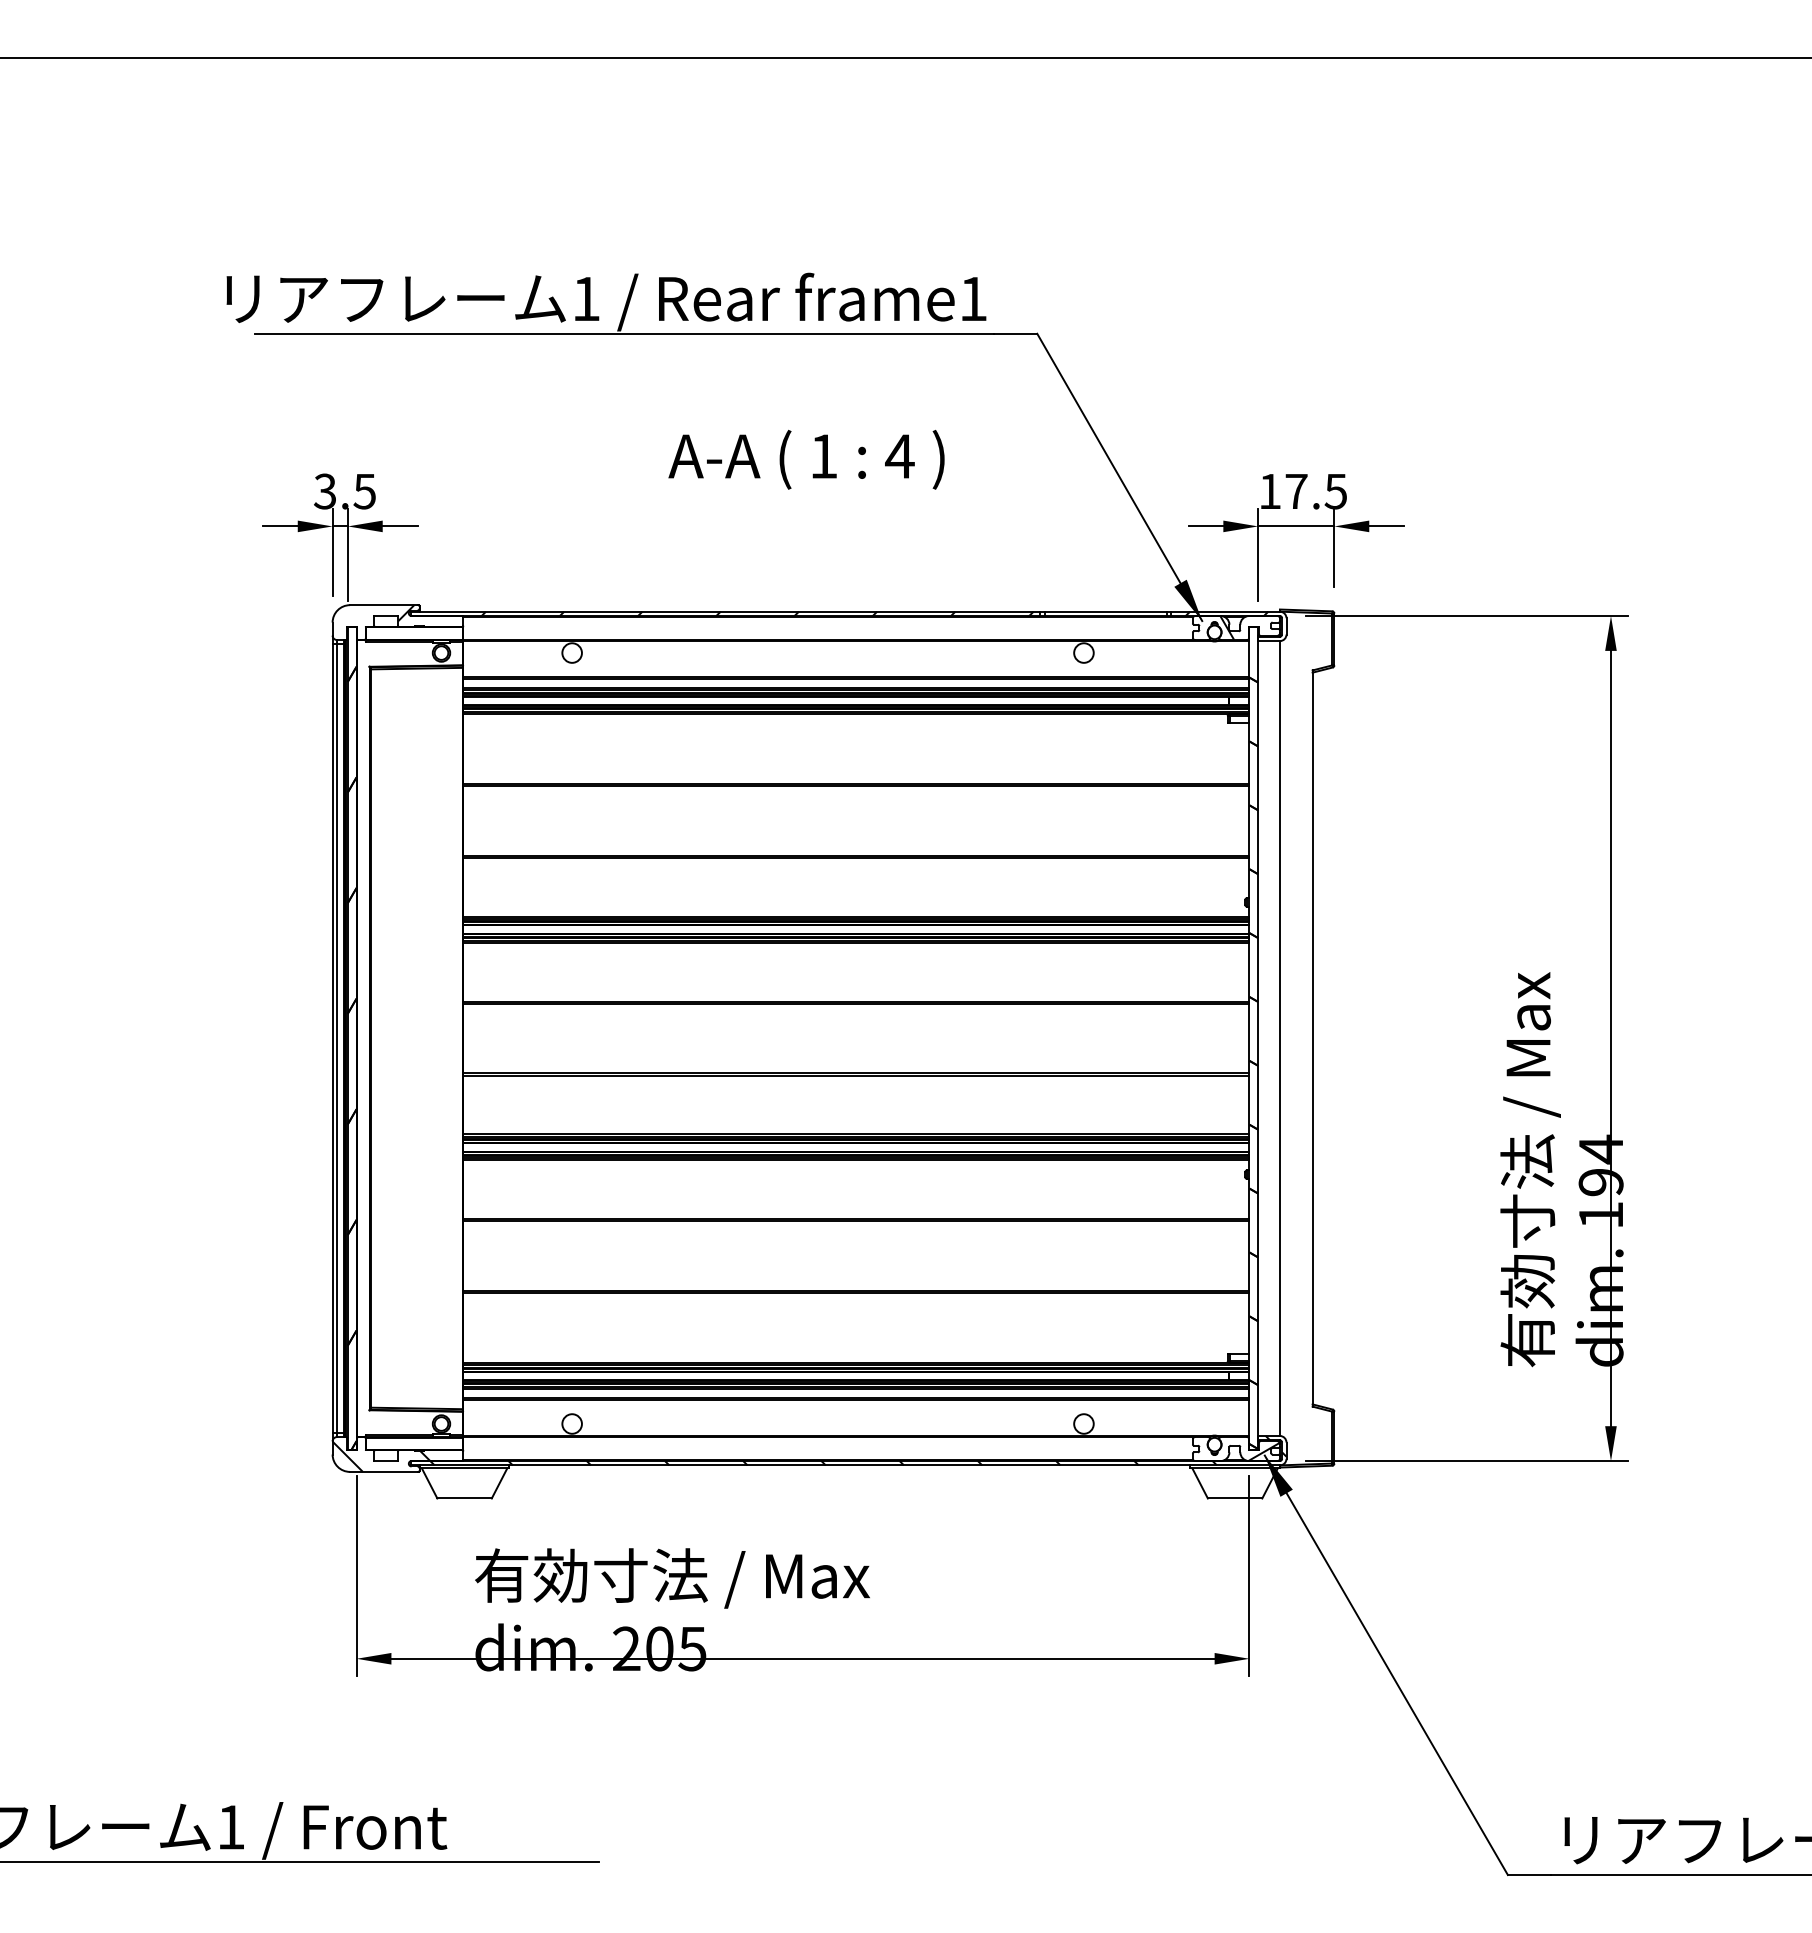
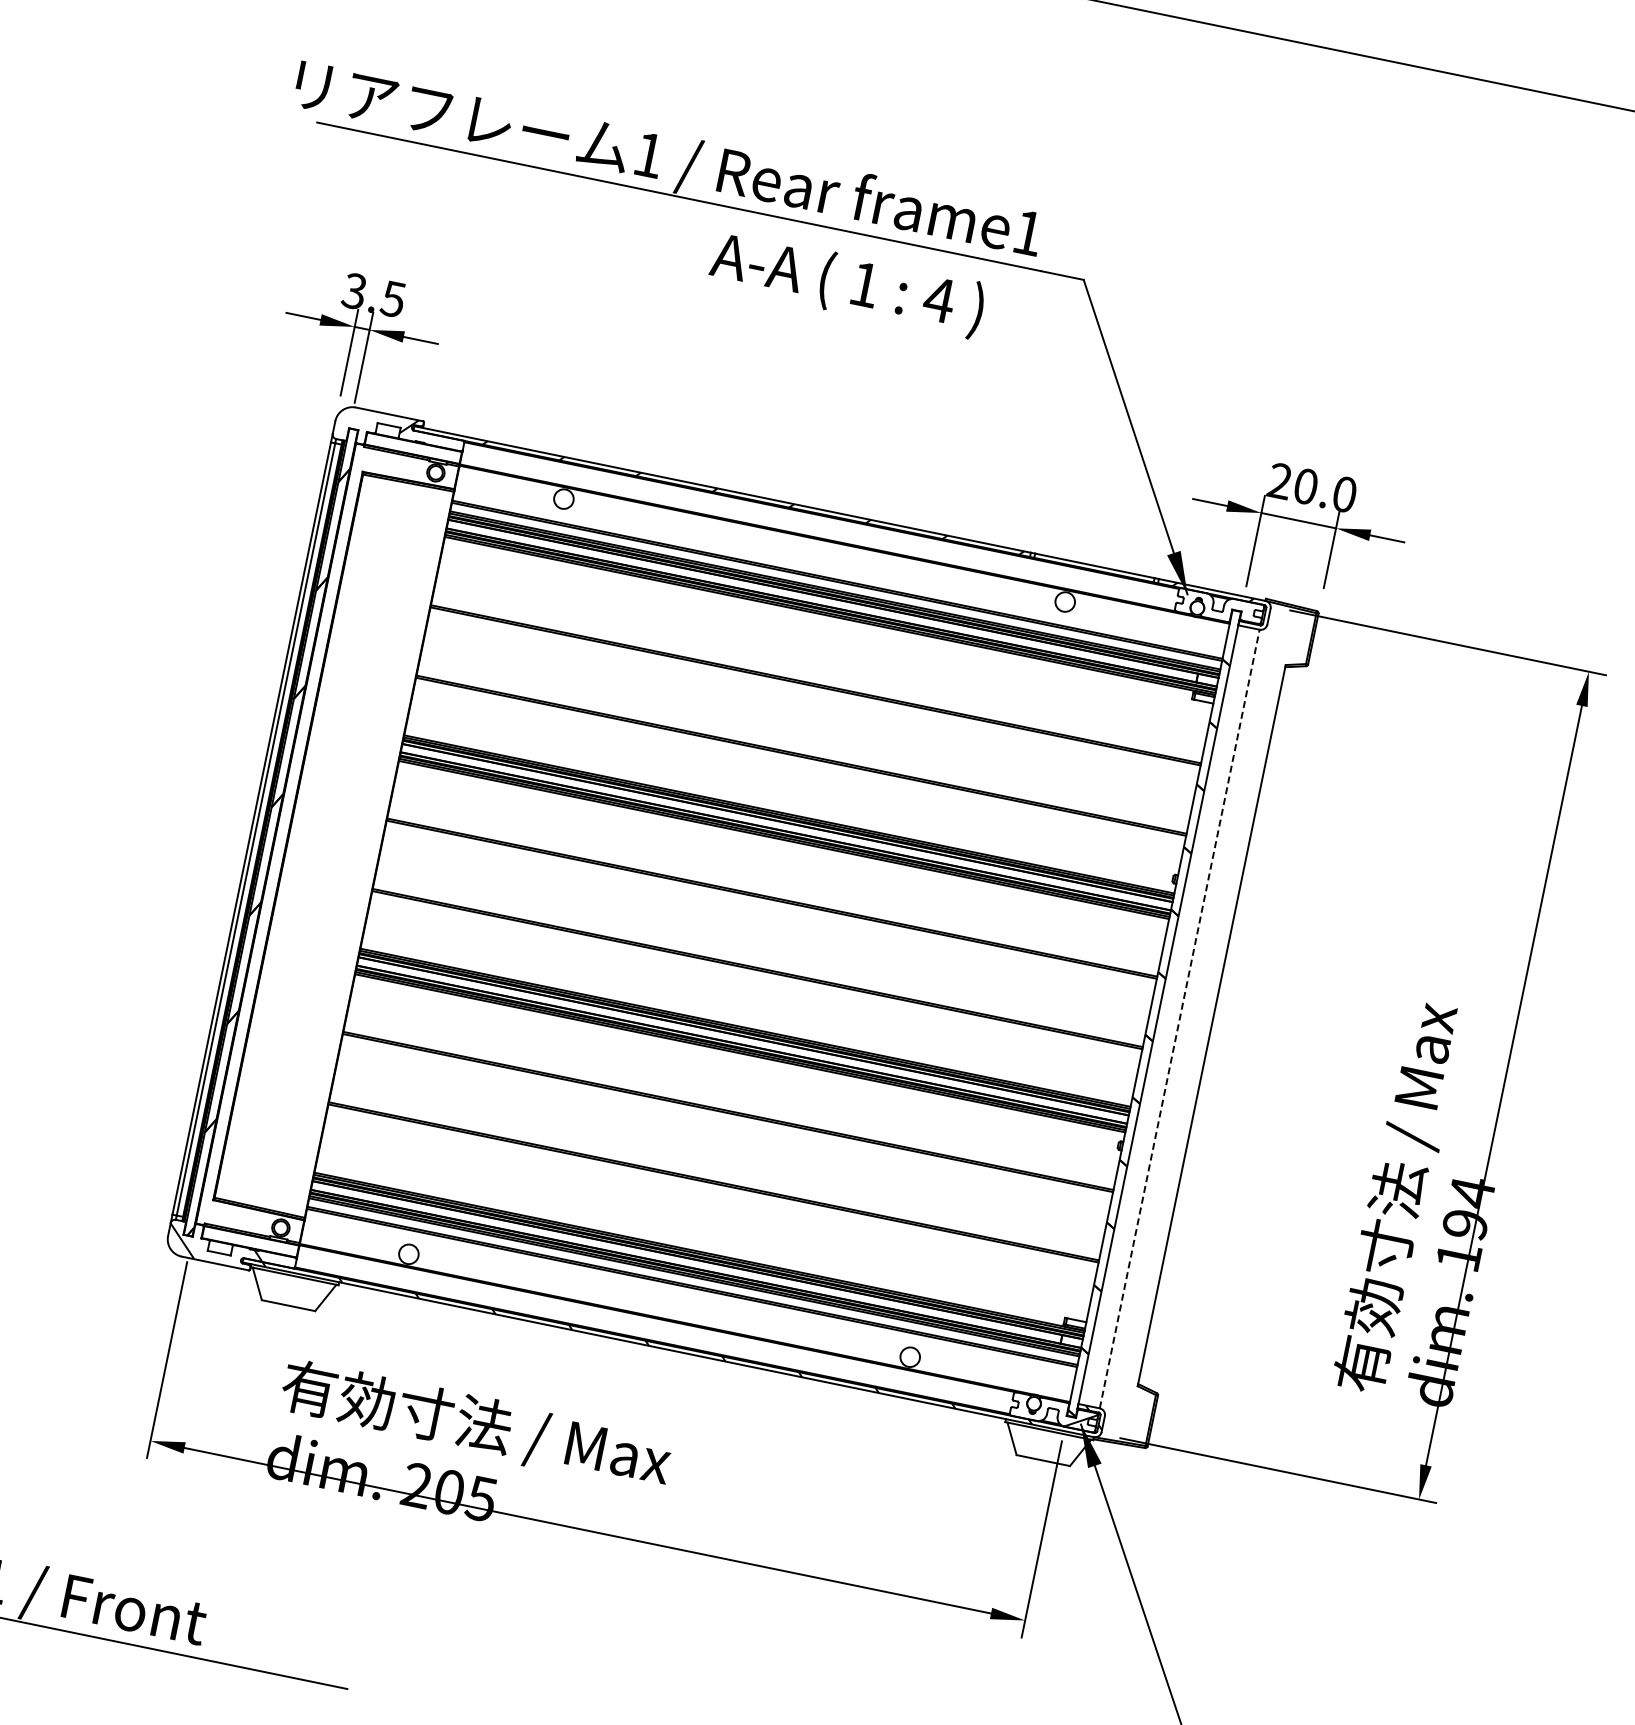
text: (806, 459) -> (847, 284), moved
text: (1303, 491) -> (1312, 487), 17.5 -> 20.0
hatch: (1227, 628) -> (1210, 606), removed
line: (1279, 1038) -> (1179, 1018), solid -> dashed

